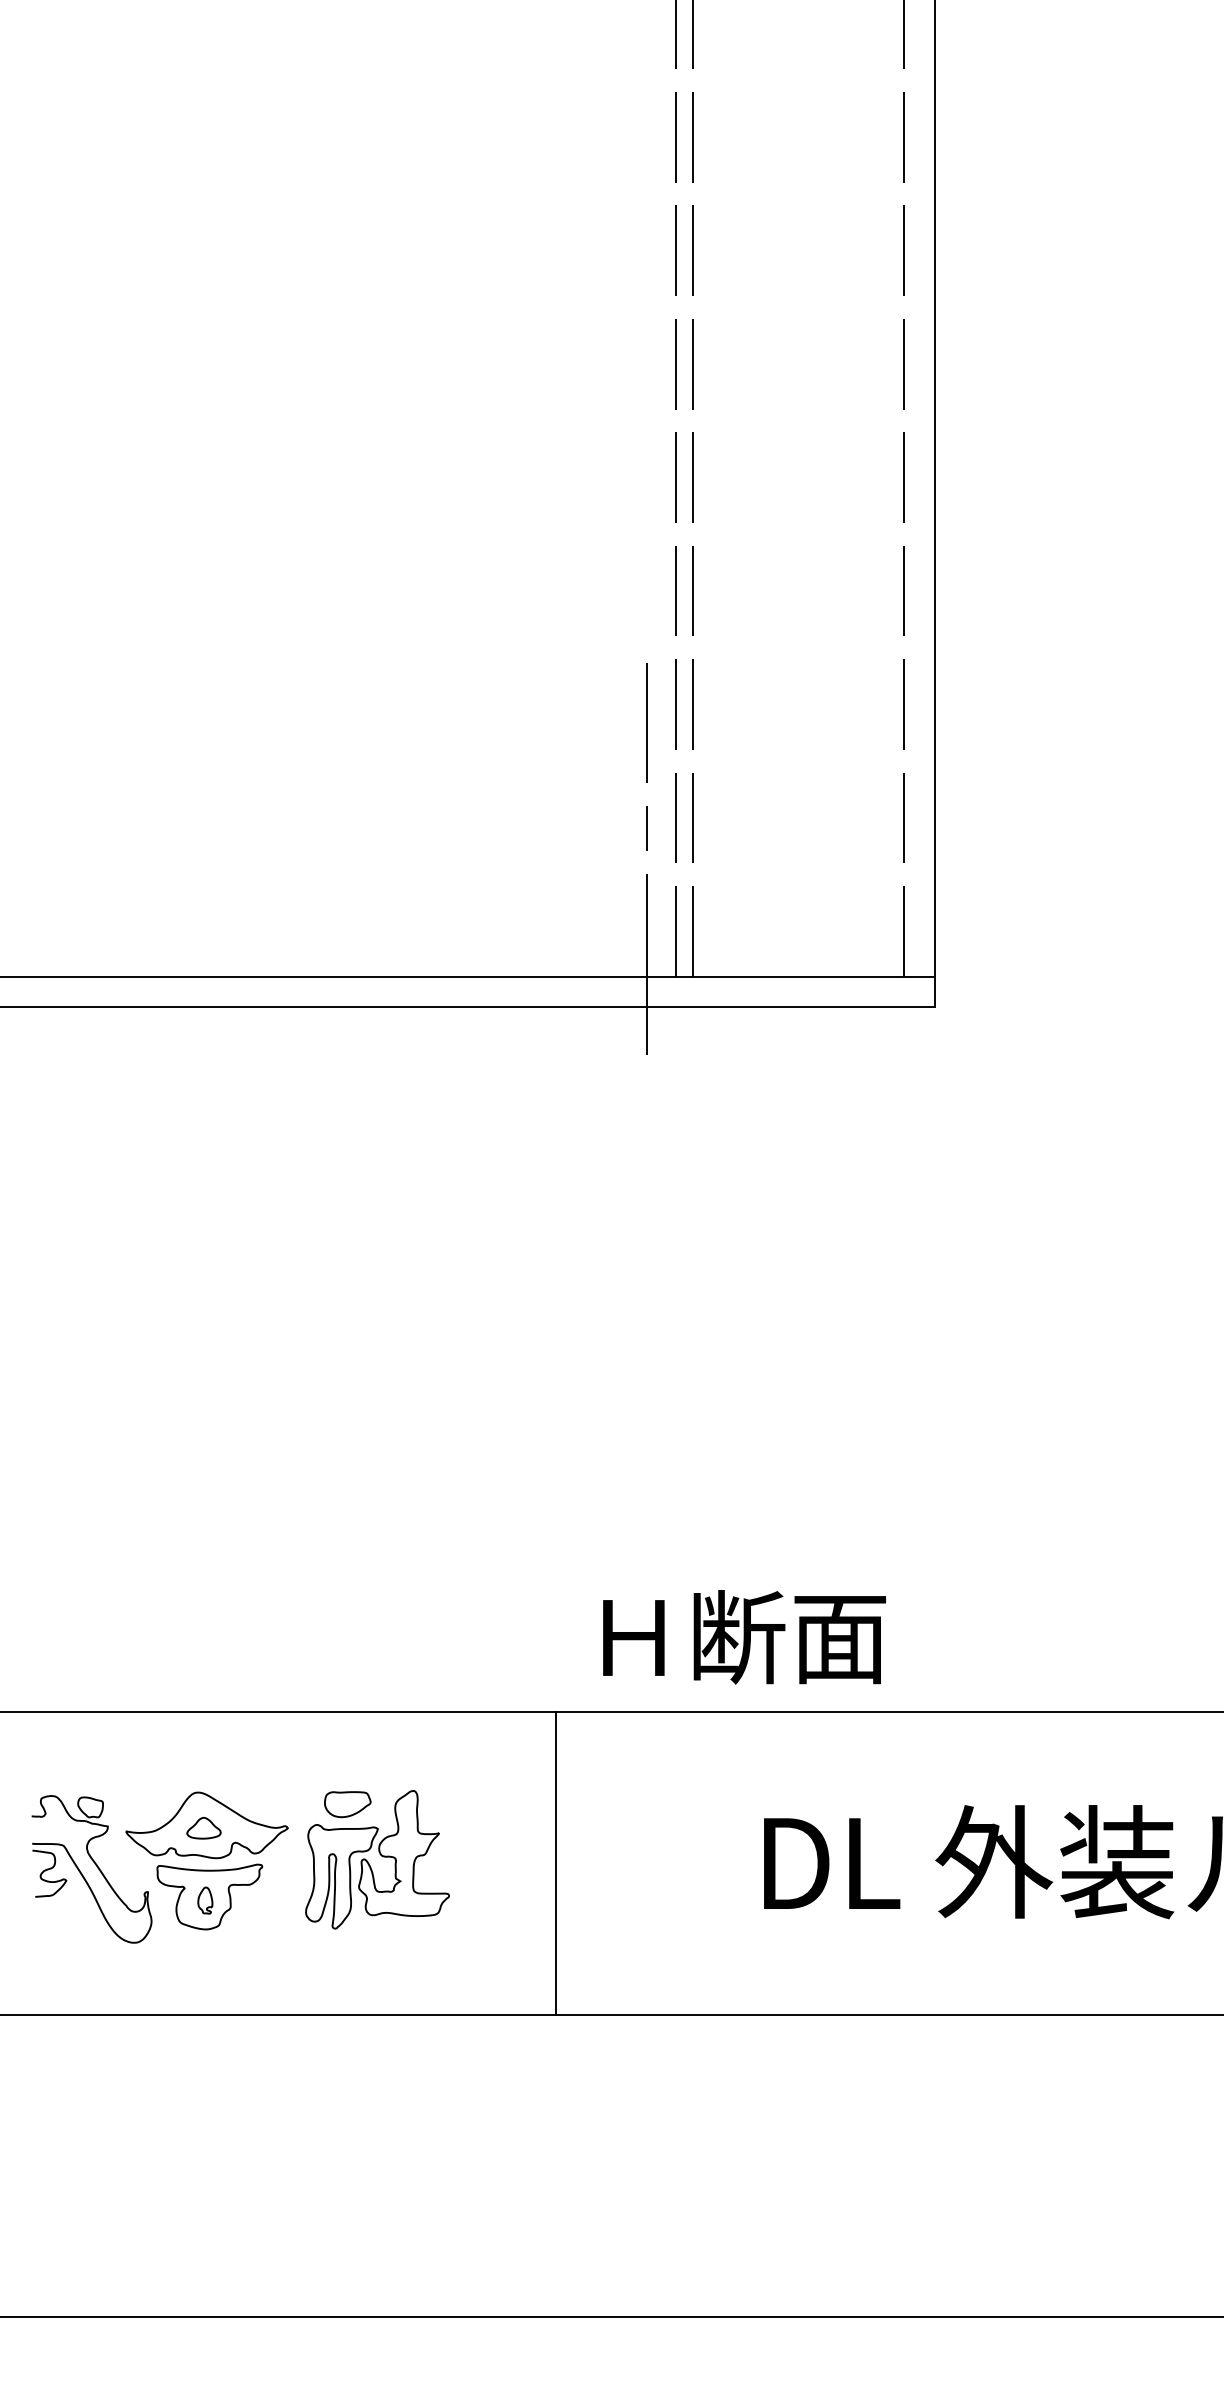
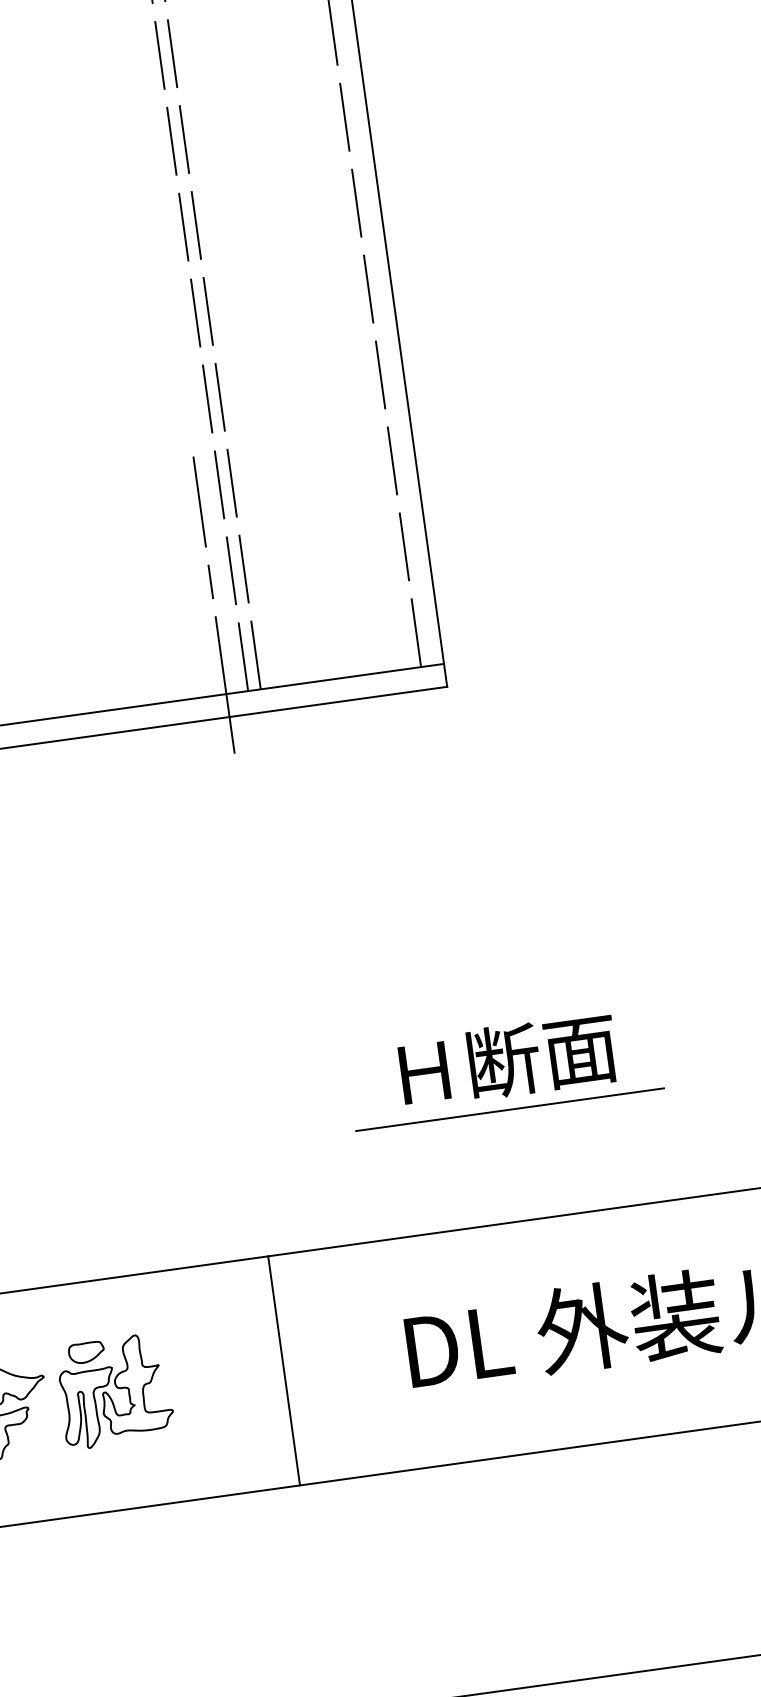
line: (939, 1565) -> (509, 1109), added
text: (744, 1637) -> (508, 1060), moved
line: (556, 1863) -> (284, 1370), moved

